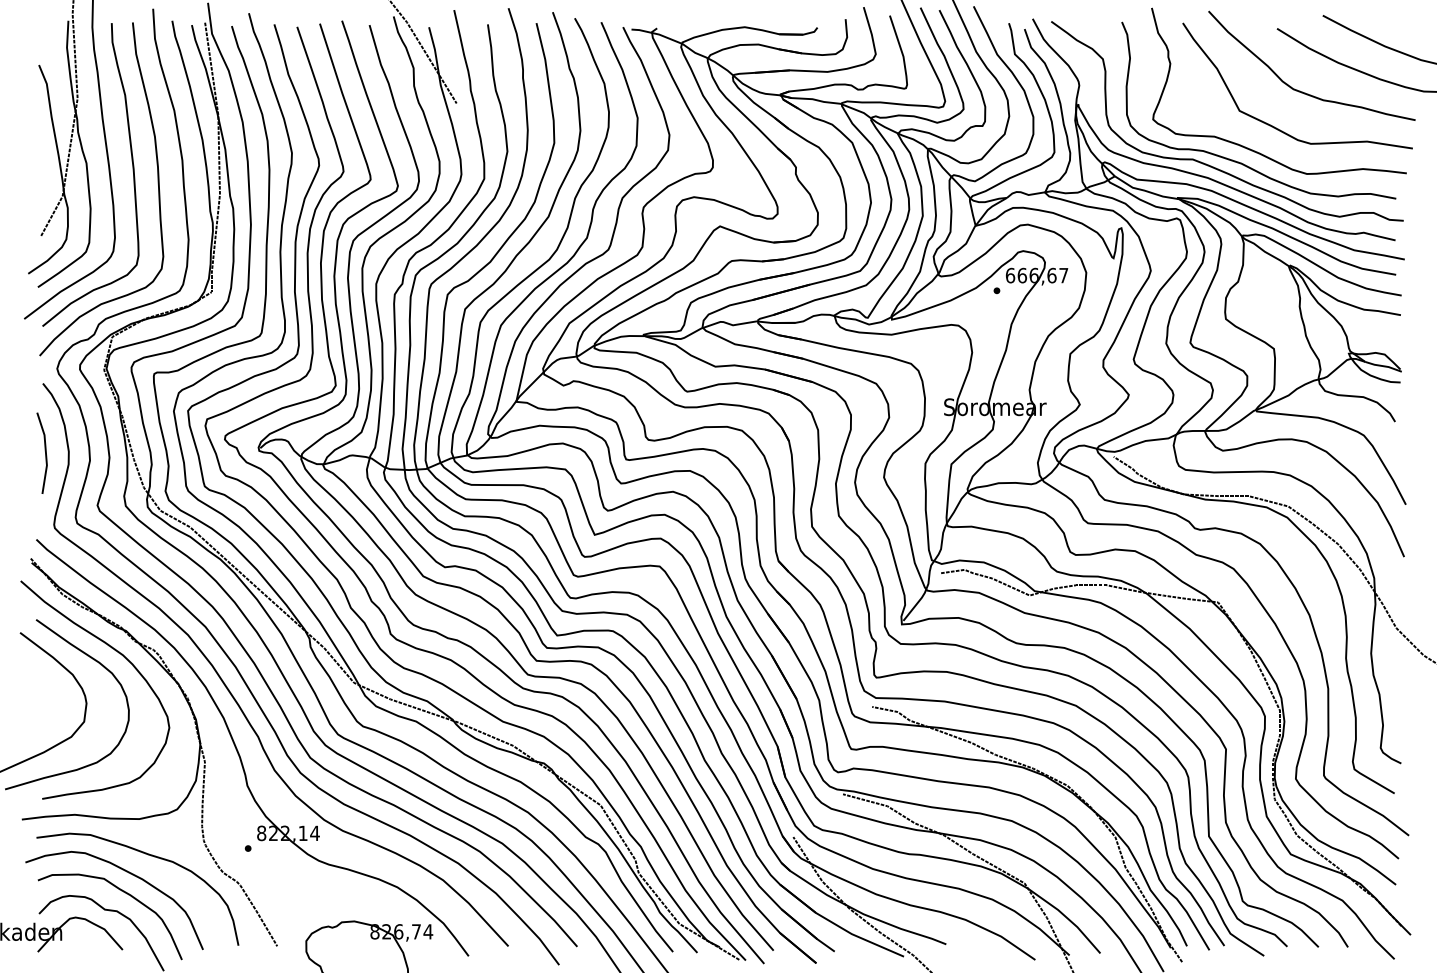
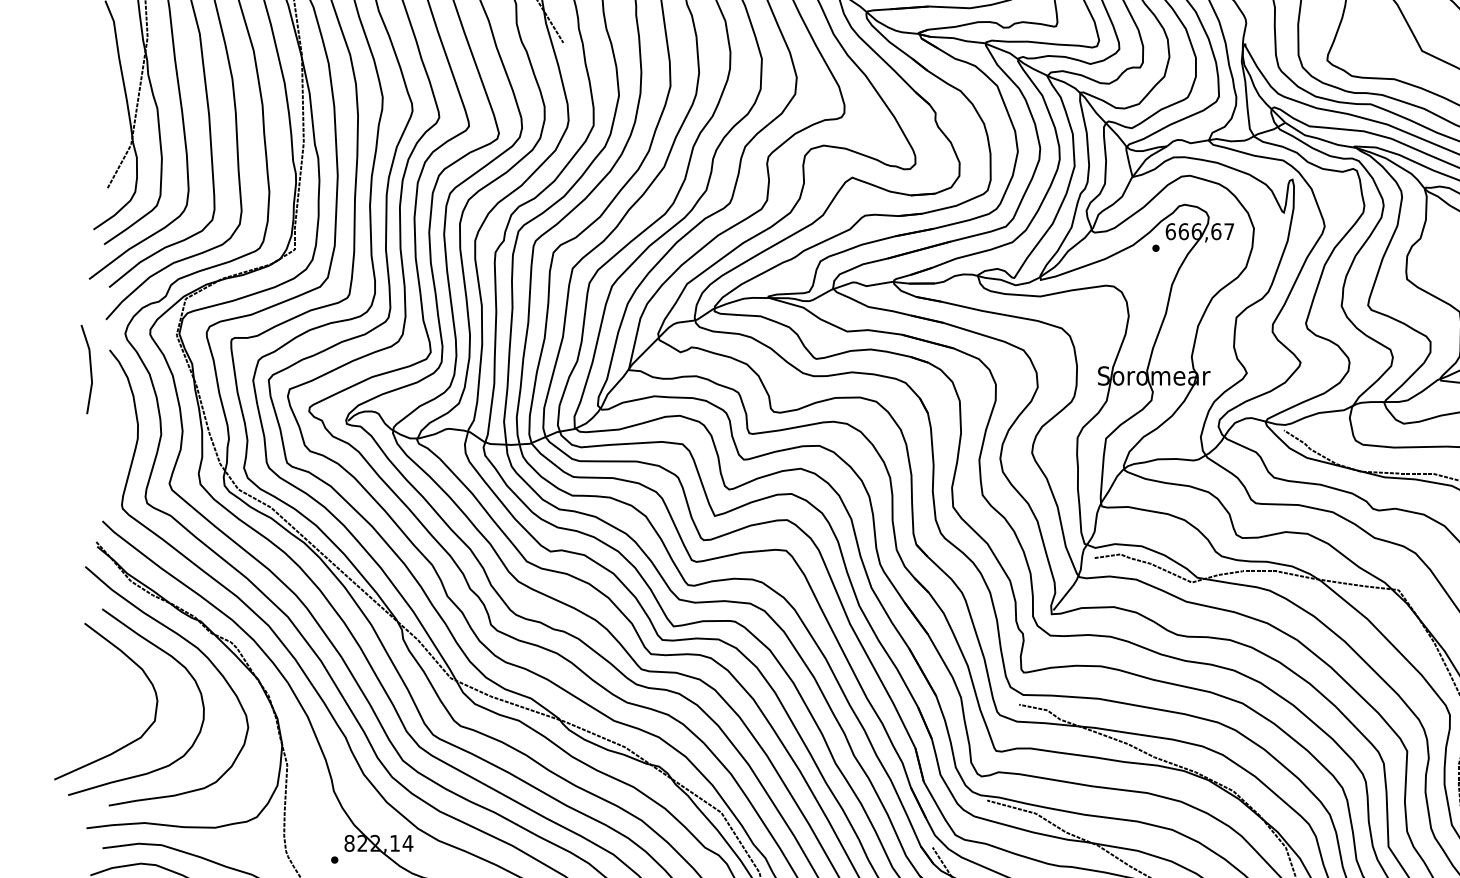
line: (44, 450) -> (89, 366), moved

